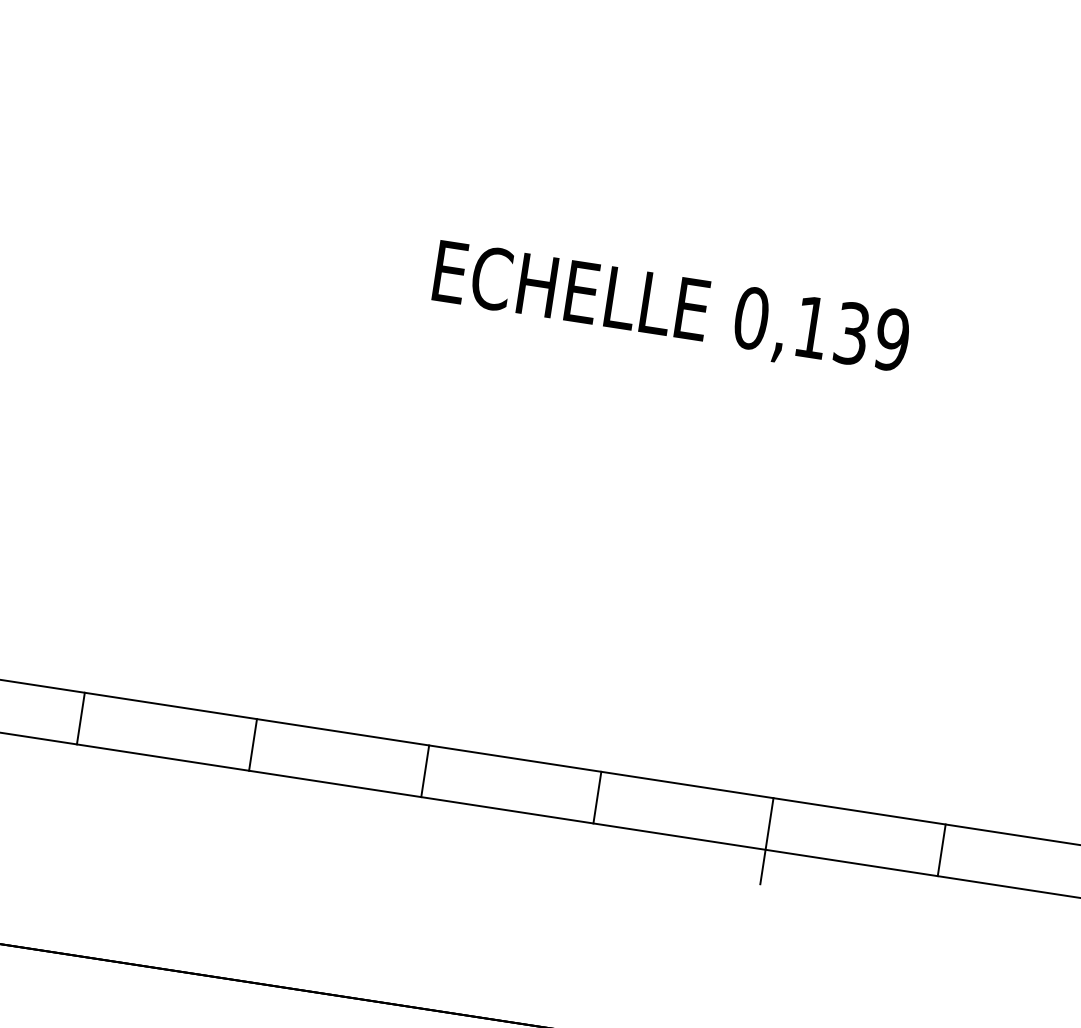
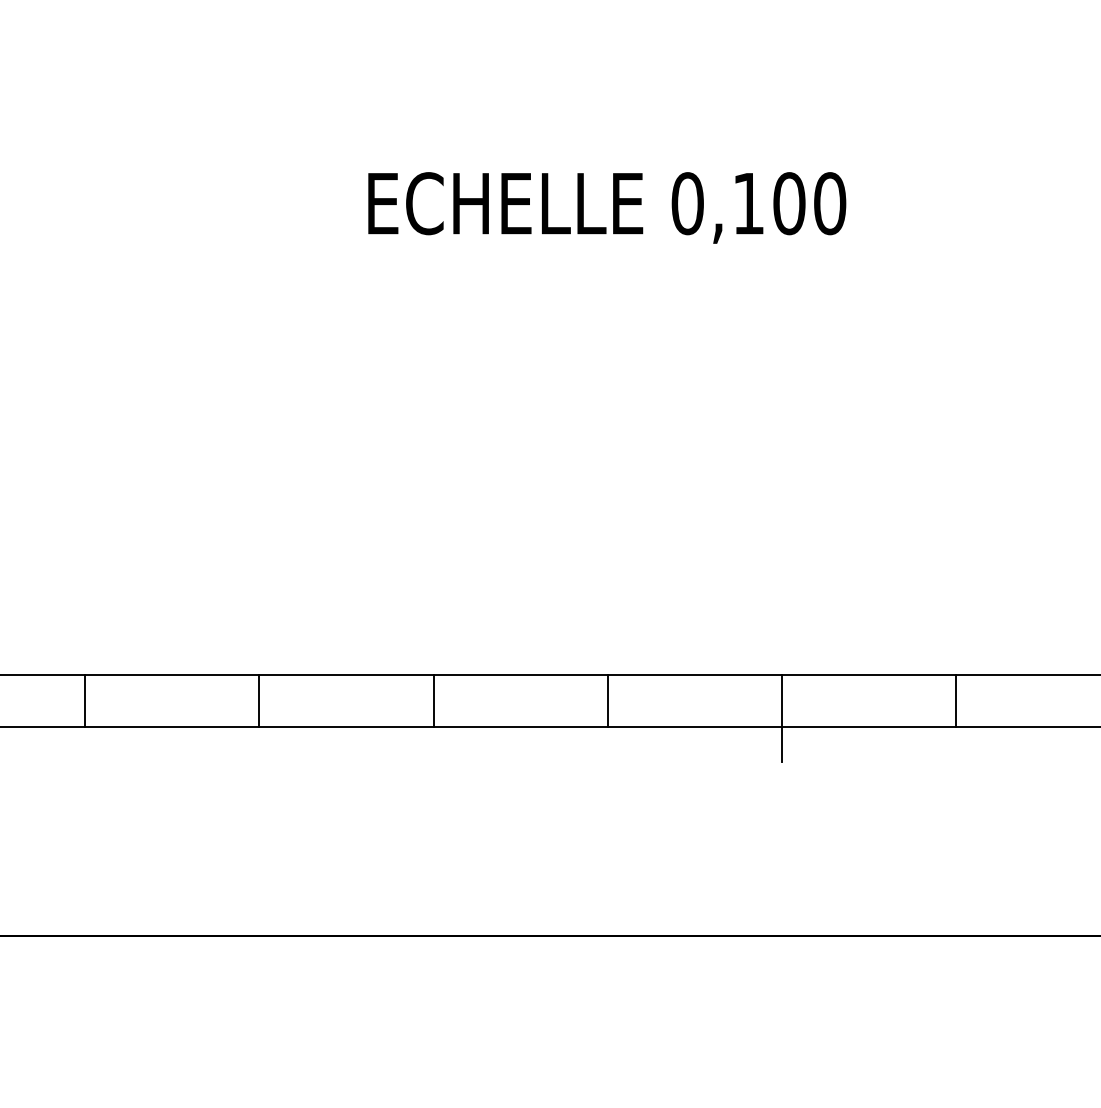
text: (871, 336) -> (809, 203), 0,139 -> 0,100

